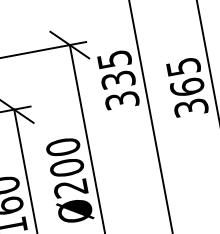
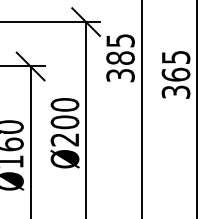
text: (118, 79) -> (120, 57), 335 -> 385

